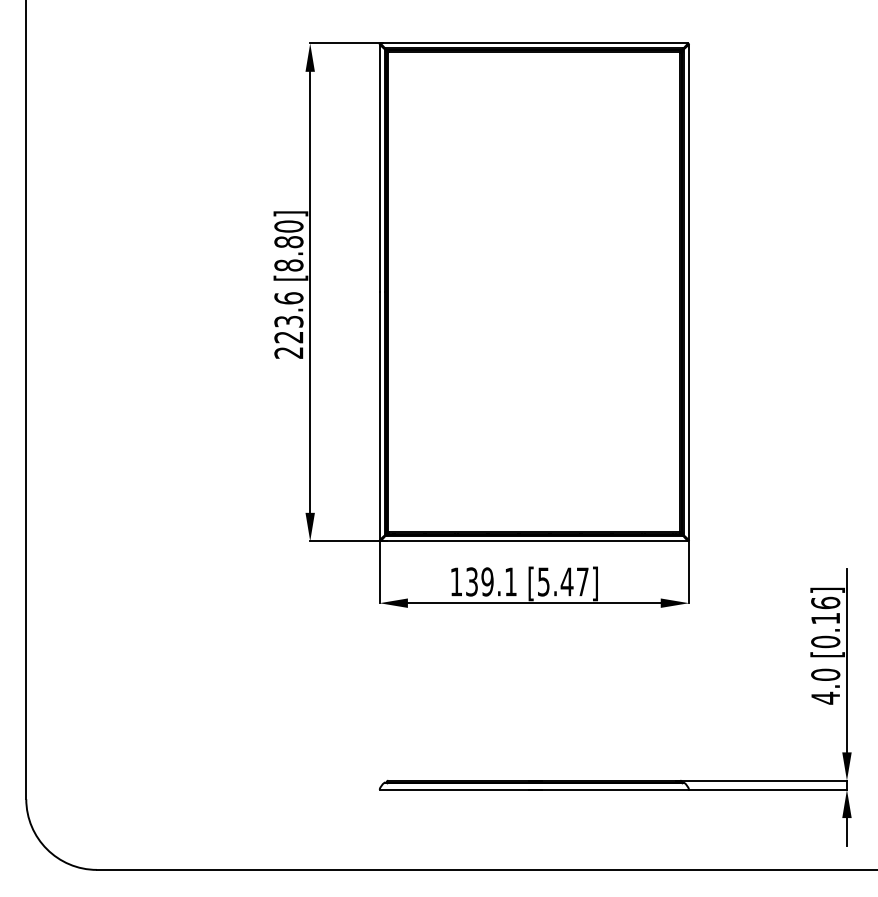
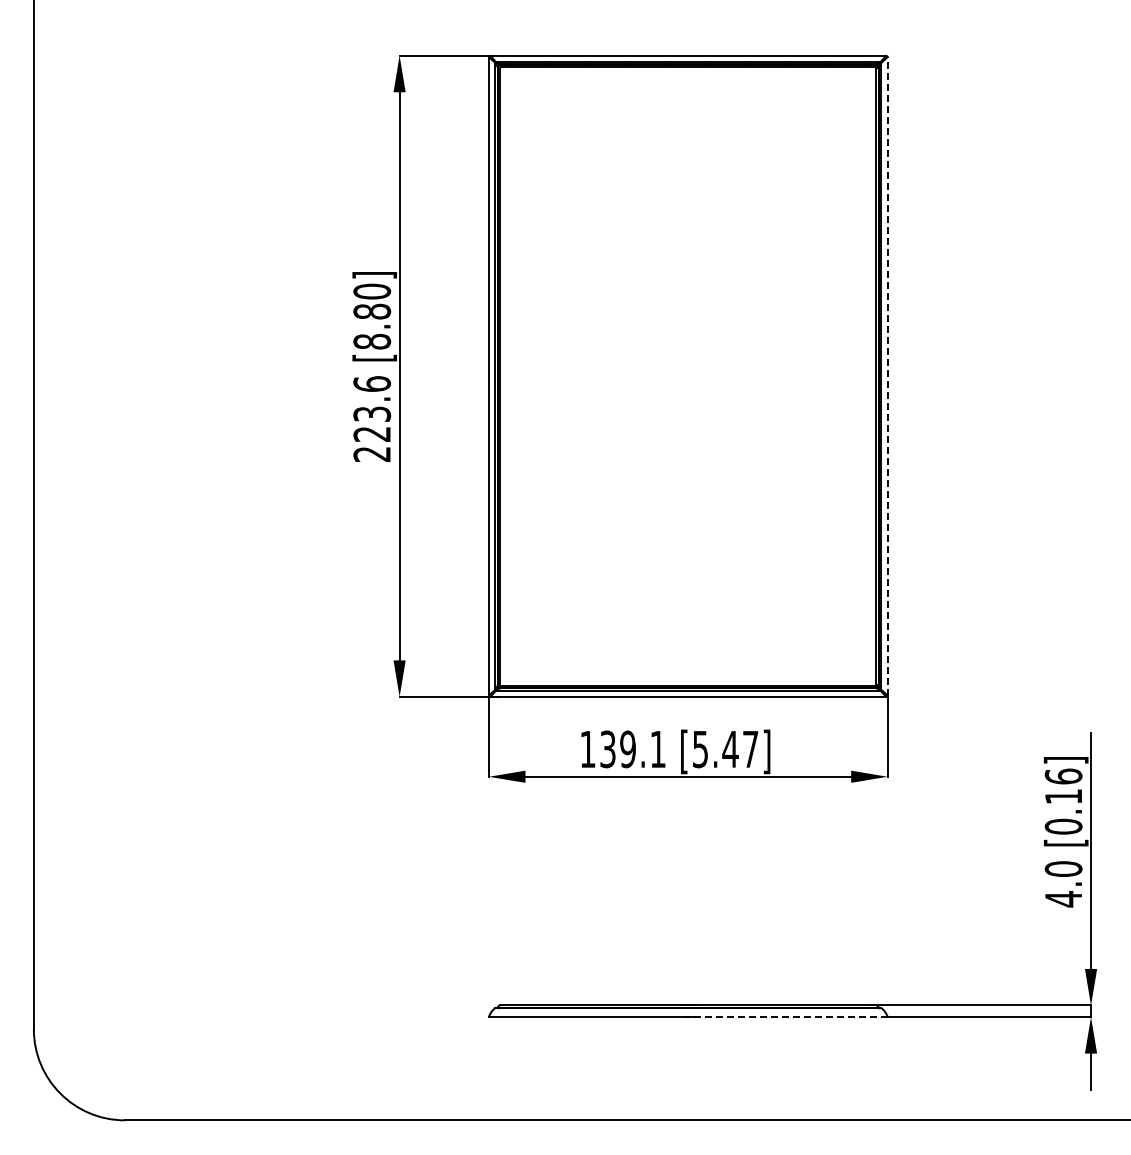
line: (688, 291) -> (887, 375), solid -> dashed
line: (609, 790) -> (784, 1017), solid -> dashed

